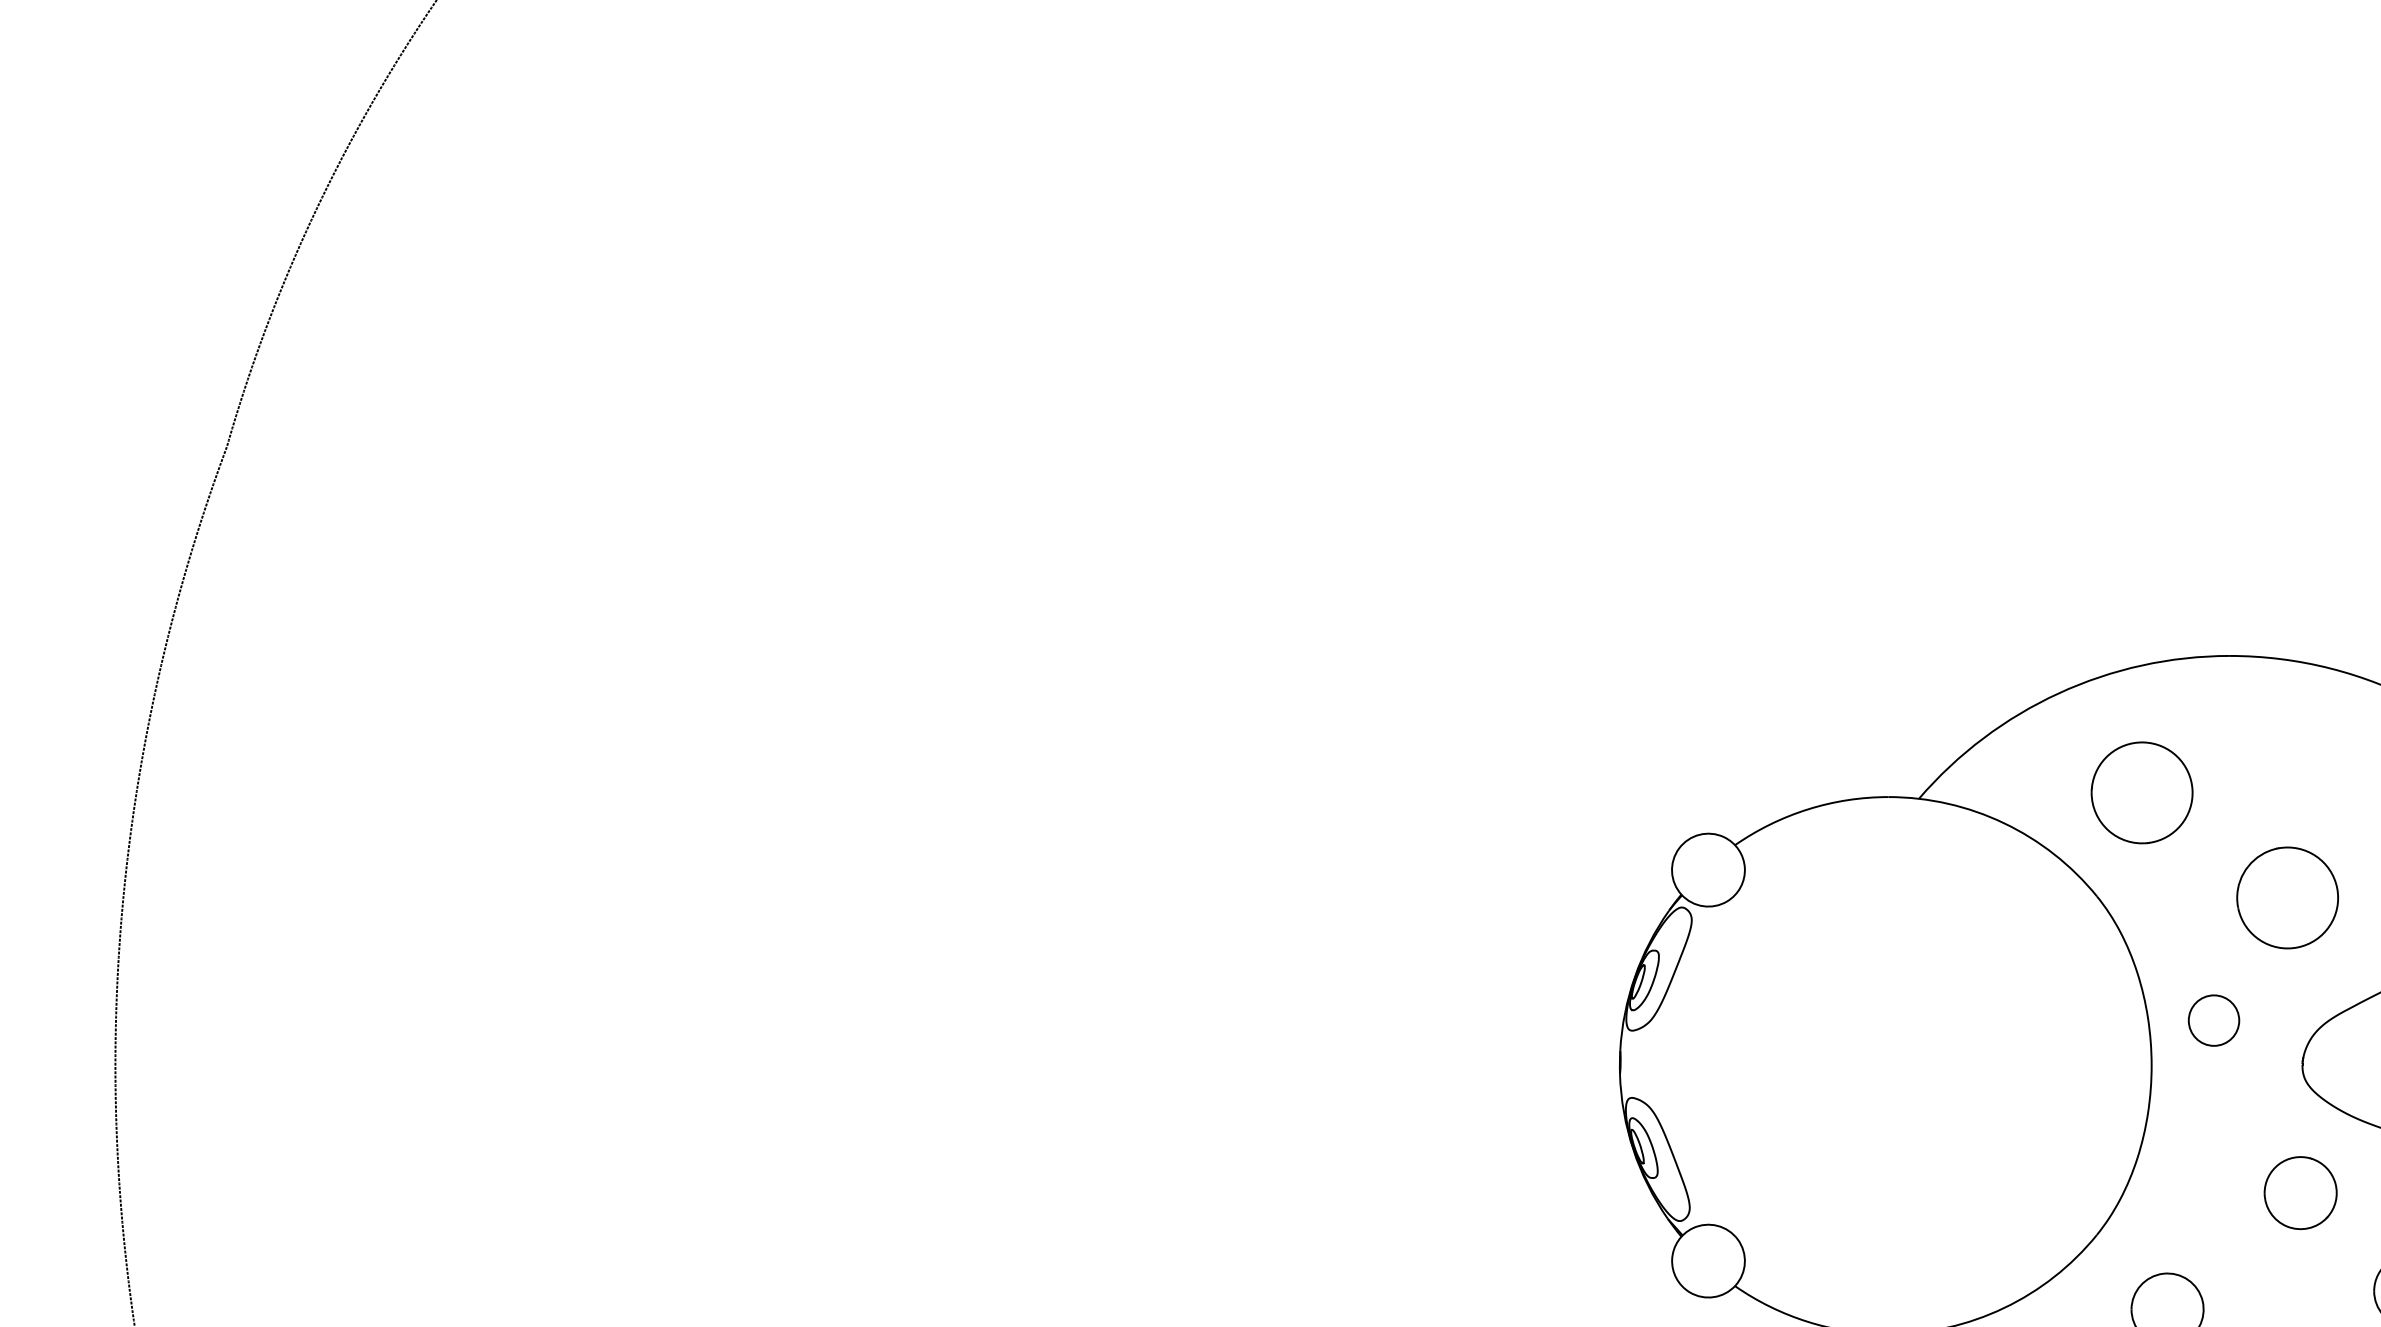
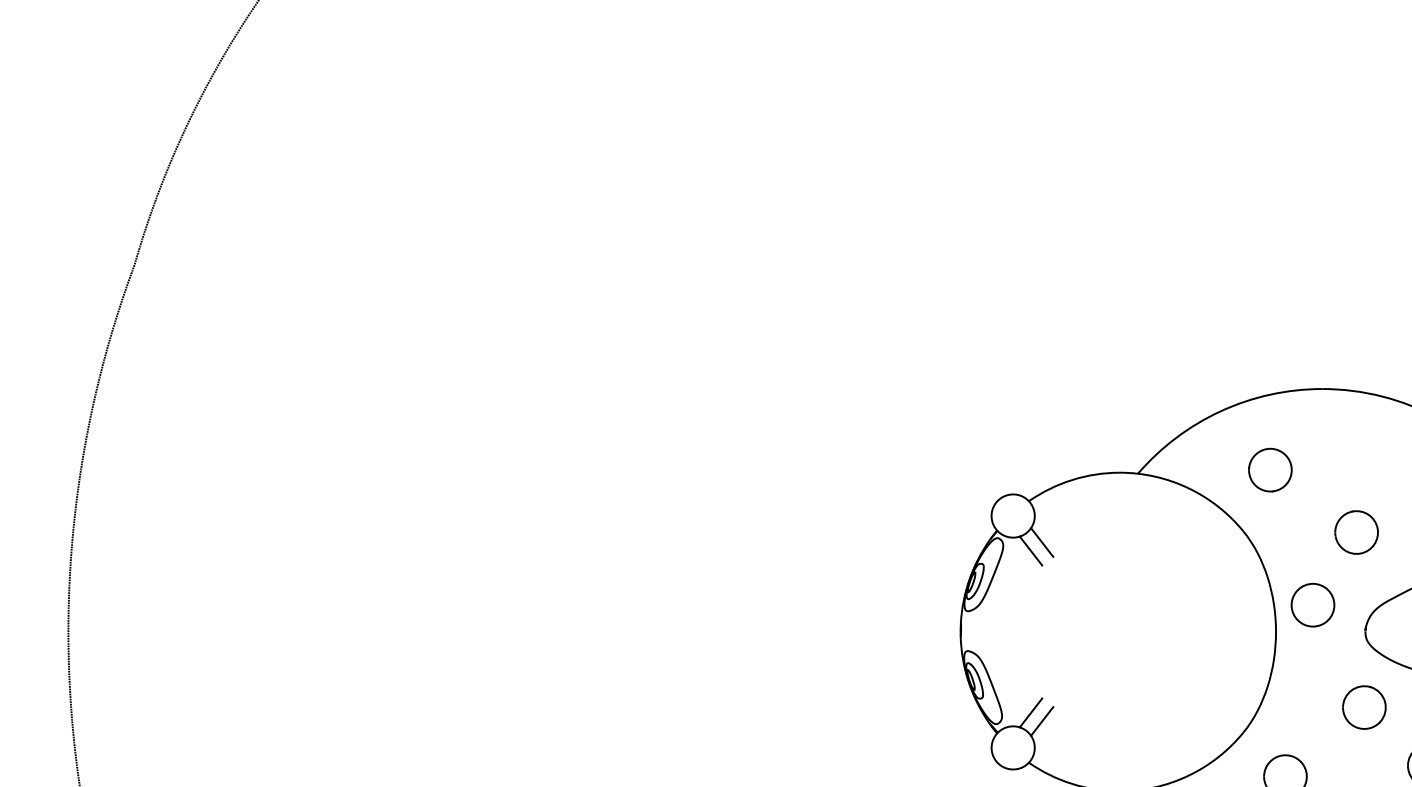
part: (2142, 791) -> (1270, 469), size x0.71
part: (2287, 897) -> (1356, 532), size x0.71
line: (1757, 914) -> (1042, 542), added
line: (1737, 928) -> (1030, 550), added
circle: (2213, 1020) -> (1312, 605), size x1.43
line: (1737, 1201) -> (1030, 712), added
line: (1757, 1216) -> (1042, 721), added

